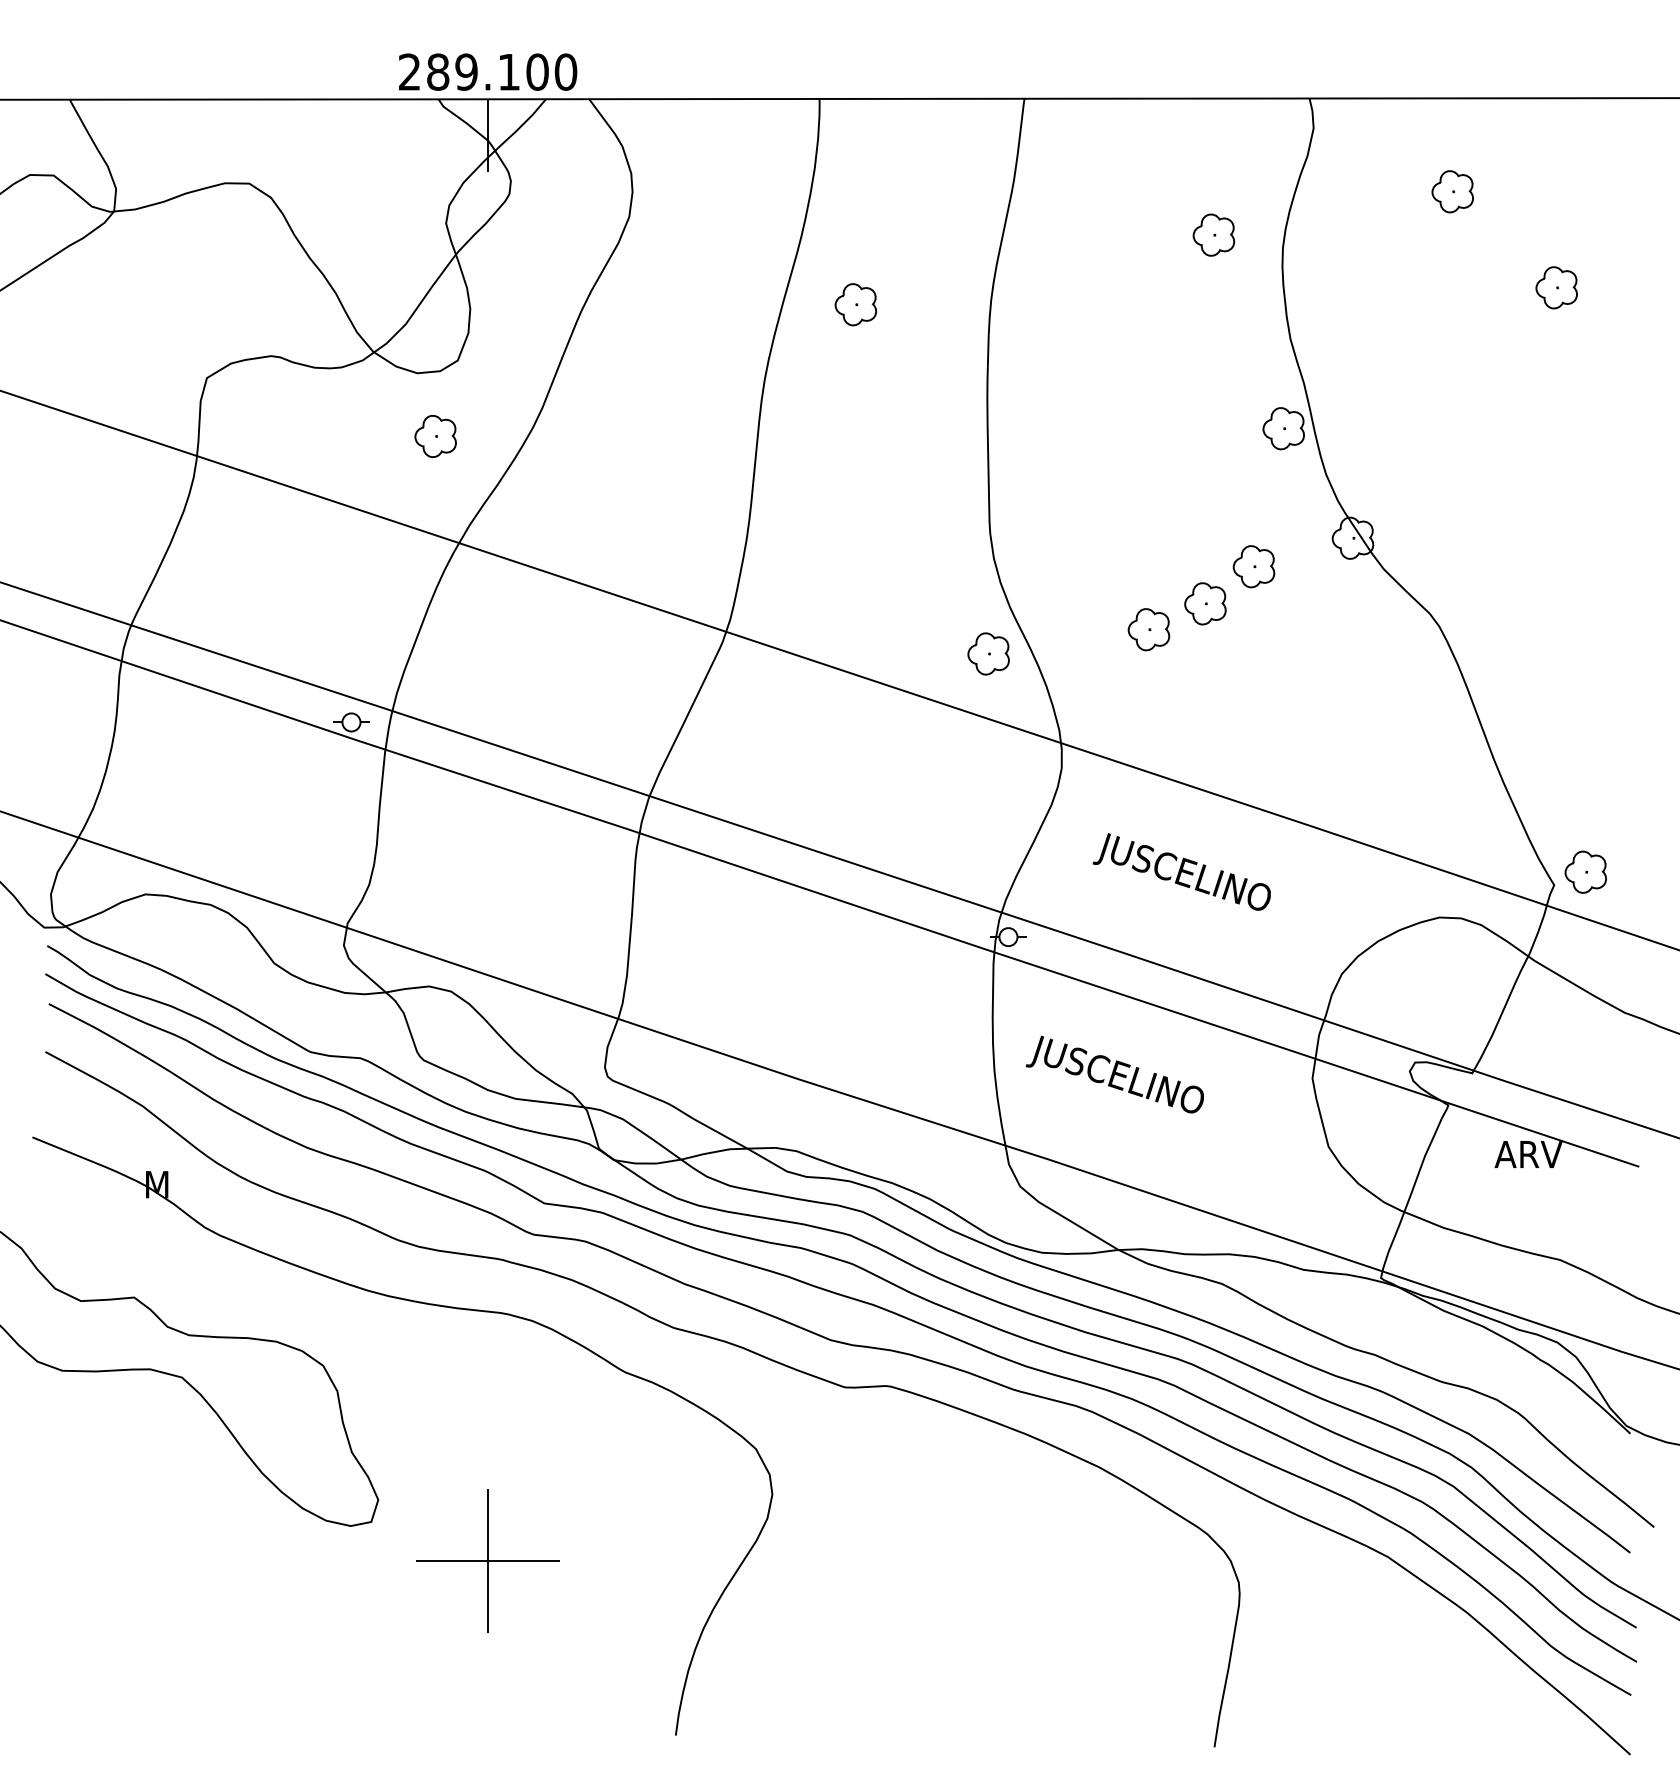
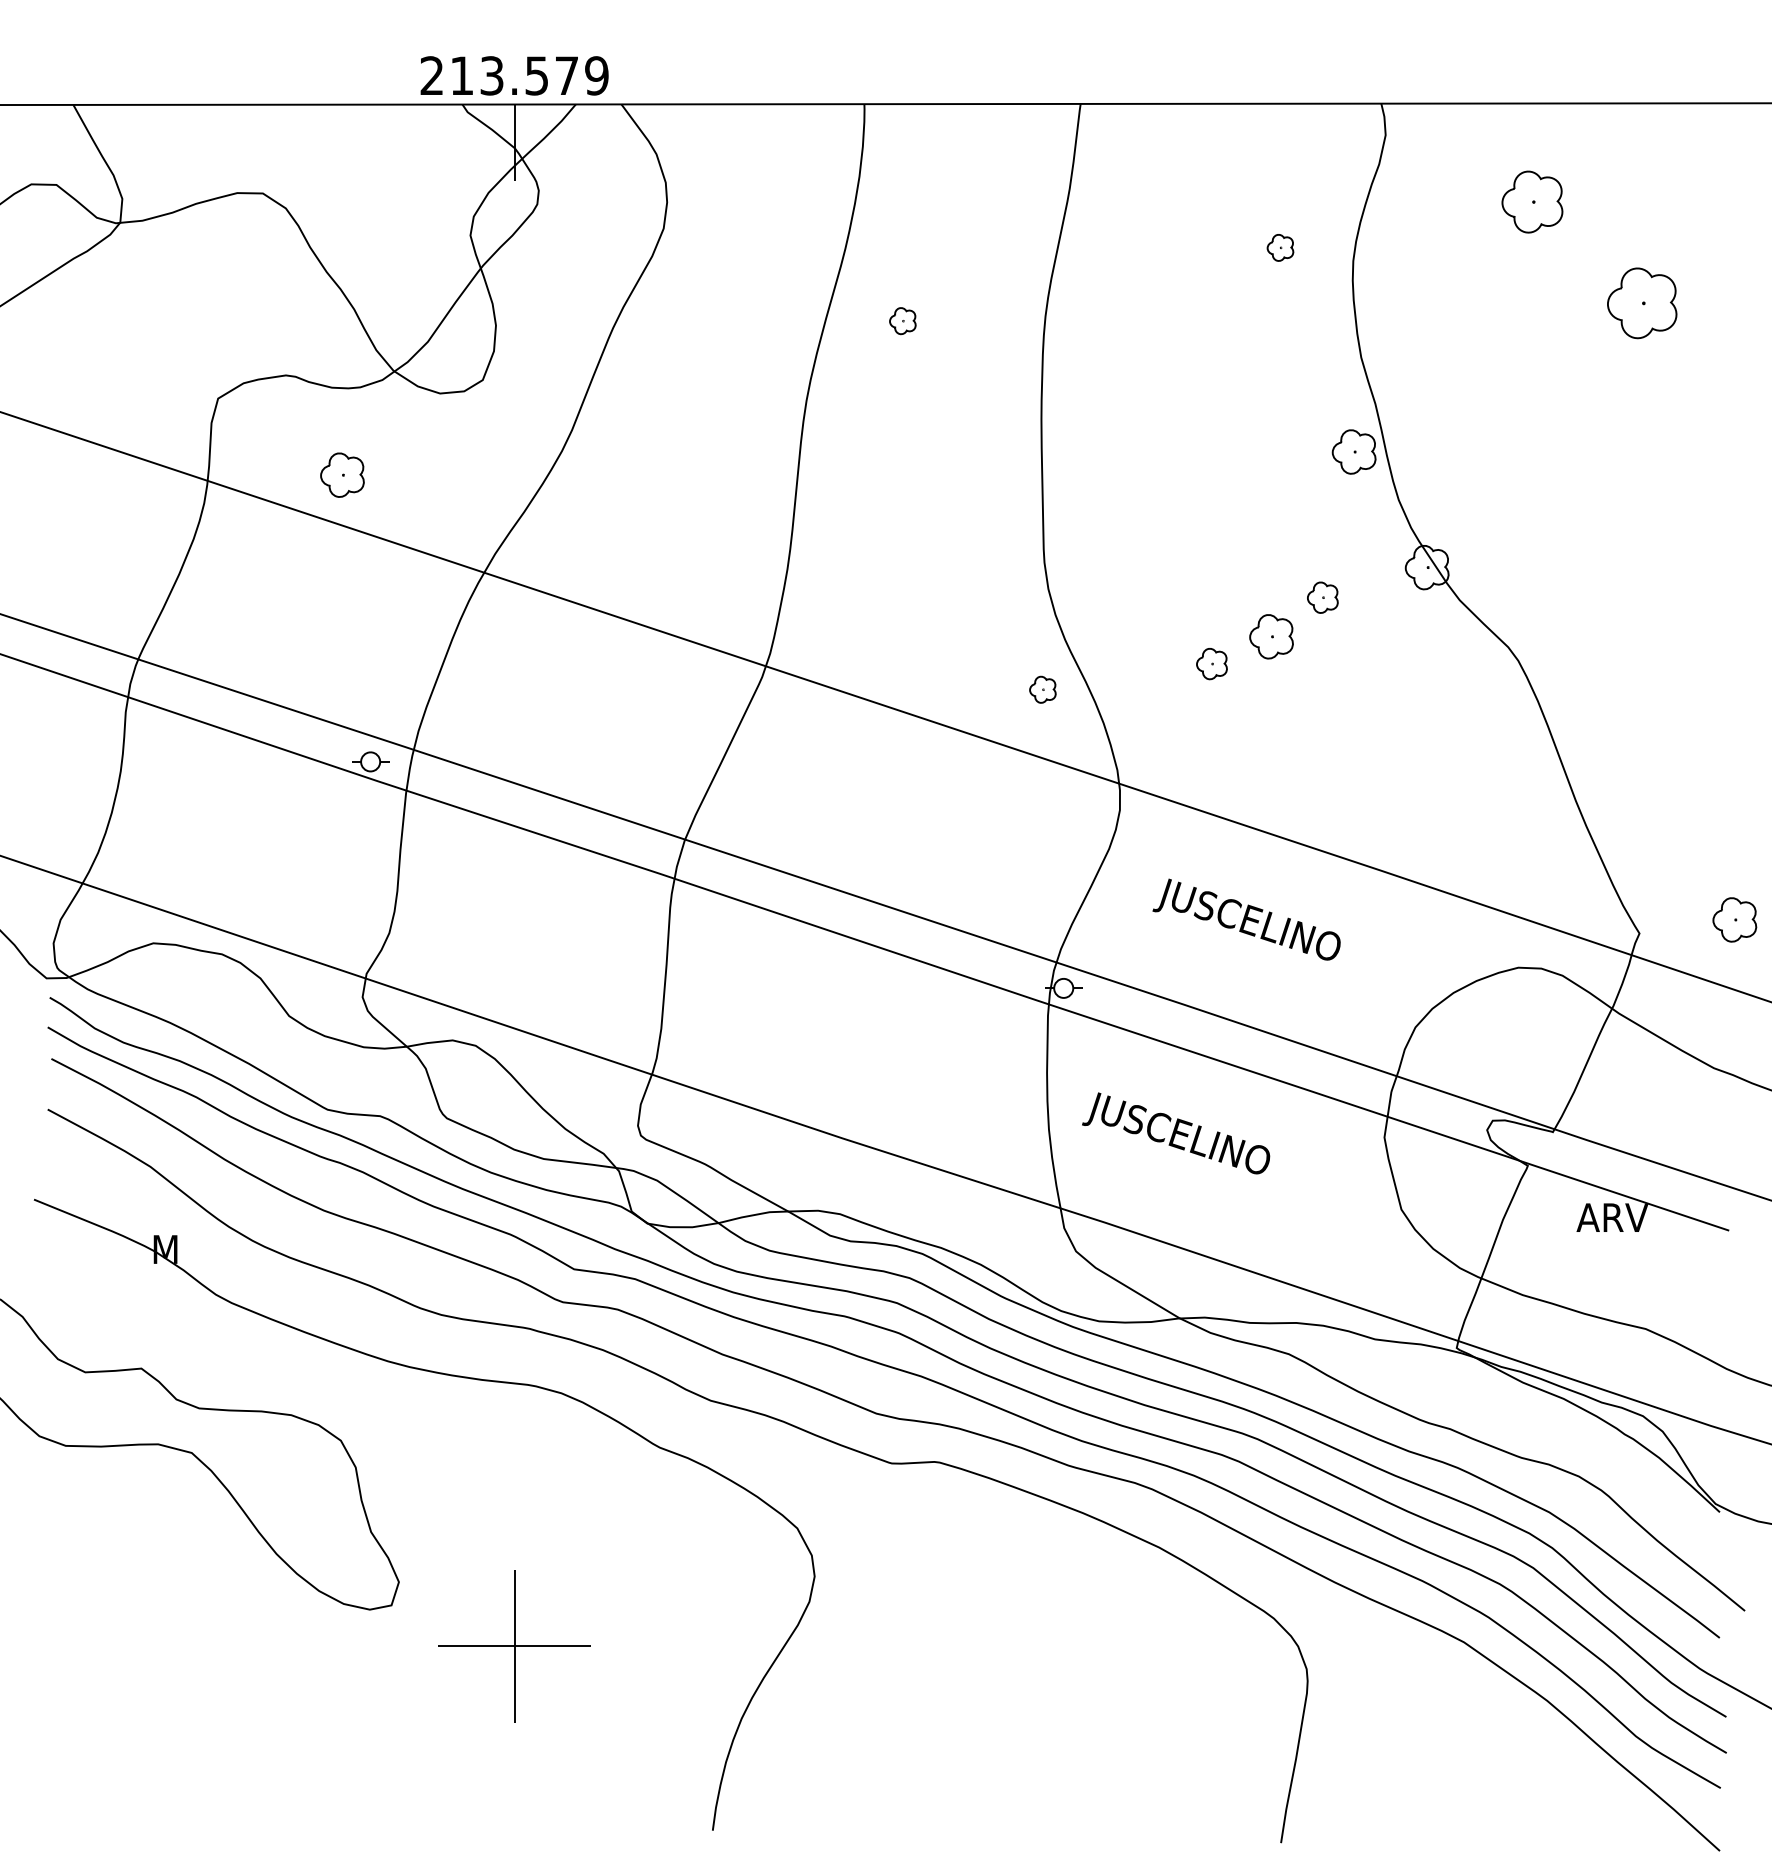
text: (502, 71) -> (529, 75), 289.100 -> 213.579
part: (1452, 191) -> (1532, 201), size x1.4
part: (1213, 234) -> (1280, 247), size x0.6
part: (1556, 287) -> (1641, 303), size x1.6
part: (855, 304) -> (902, 320), size x0.6
part: (435, 435) -> (342, 474), moved
part: (1253, 566) -> (1322, 597), size x0.7
part: (1148, 629) -> (1211, 663), size x0.7
part: (988, 653) -> (1042, 689), size x0.6
part: (1585, 871) -> (1734, 919), moved

